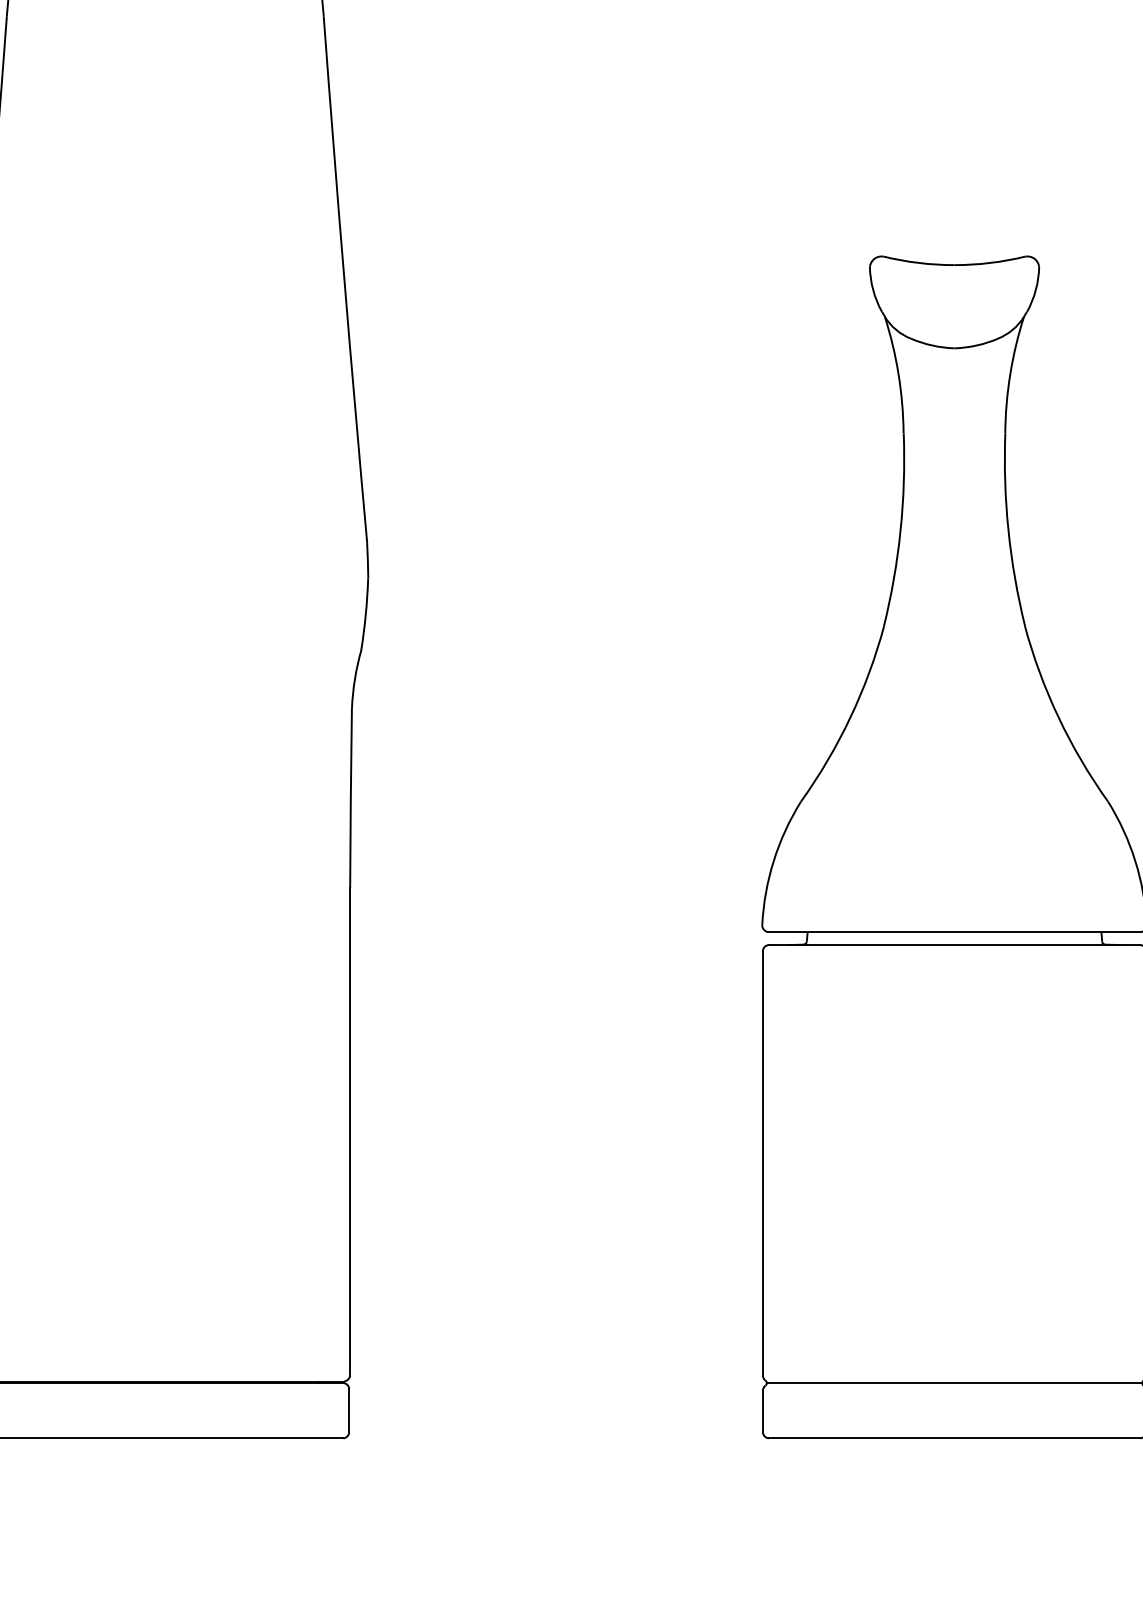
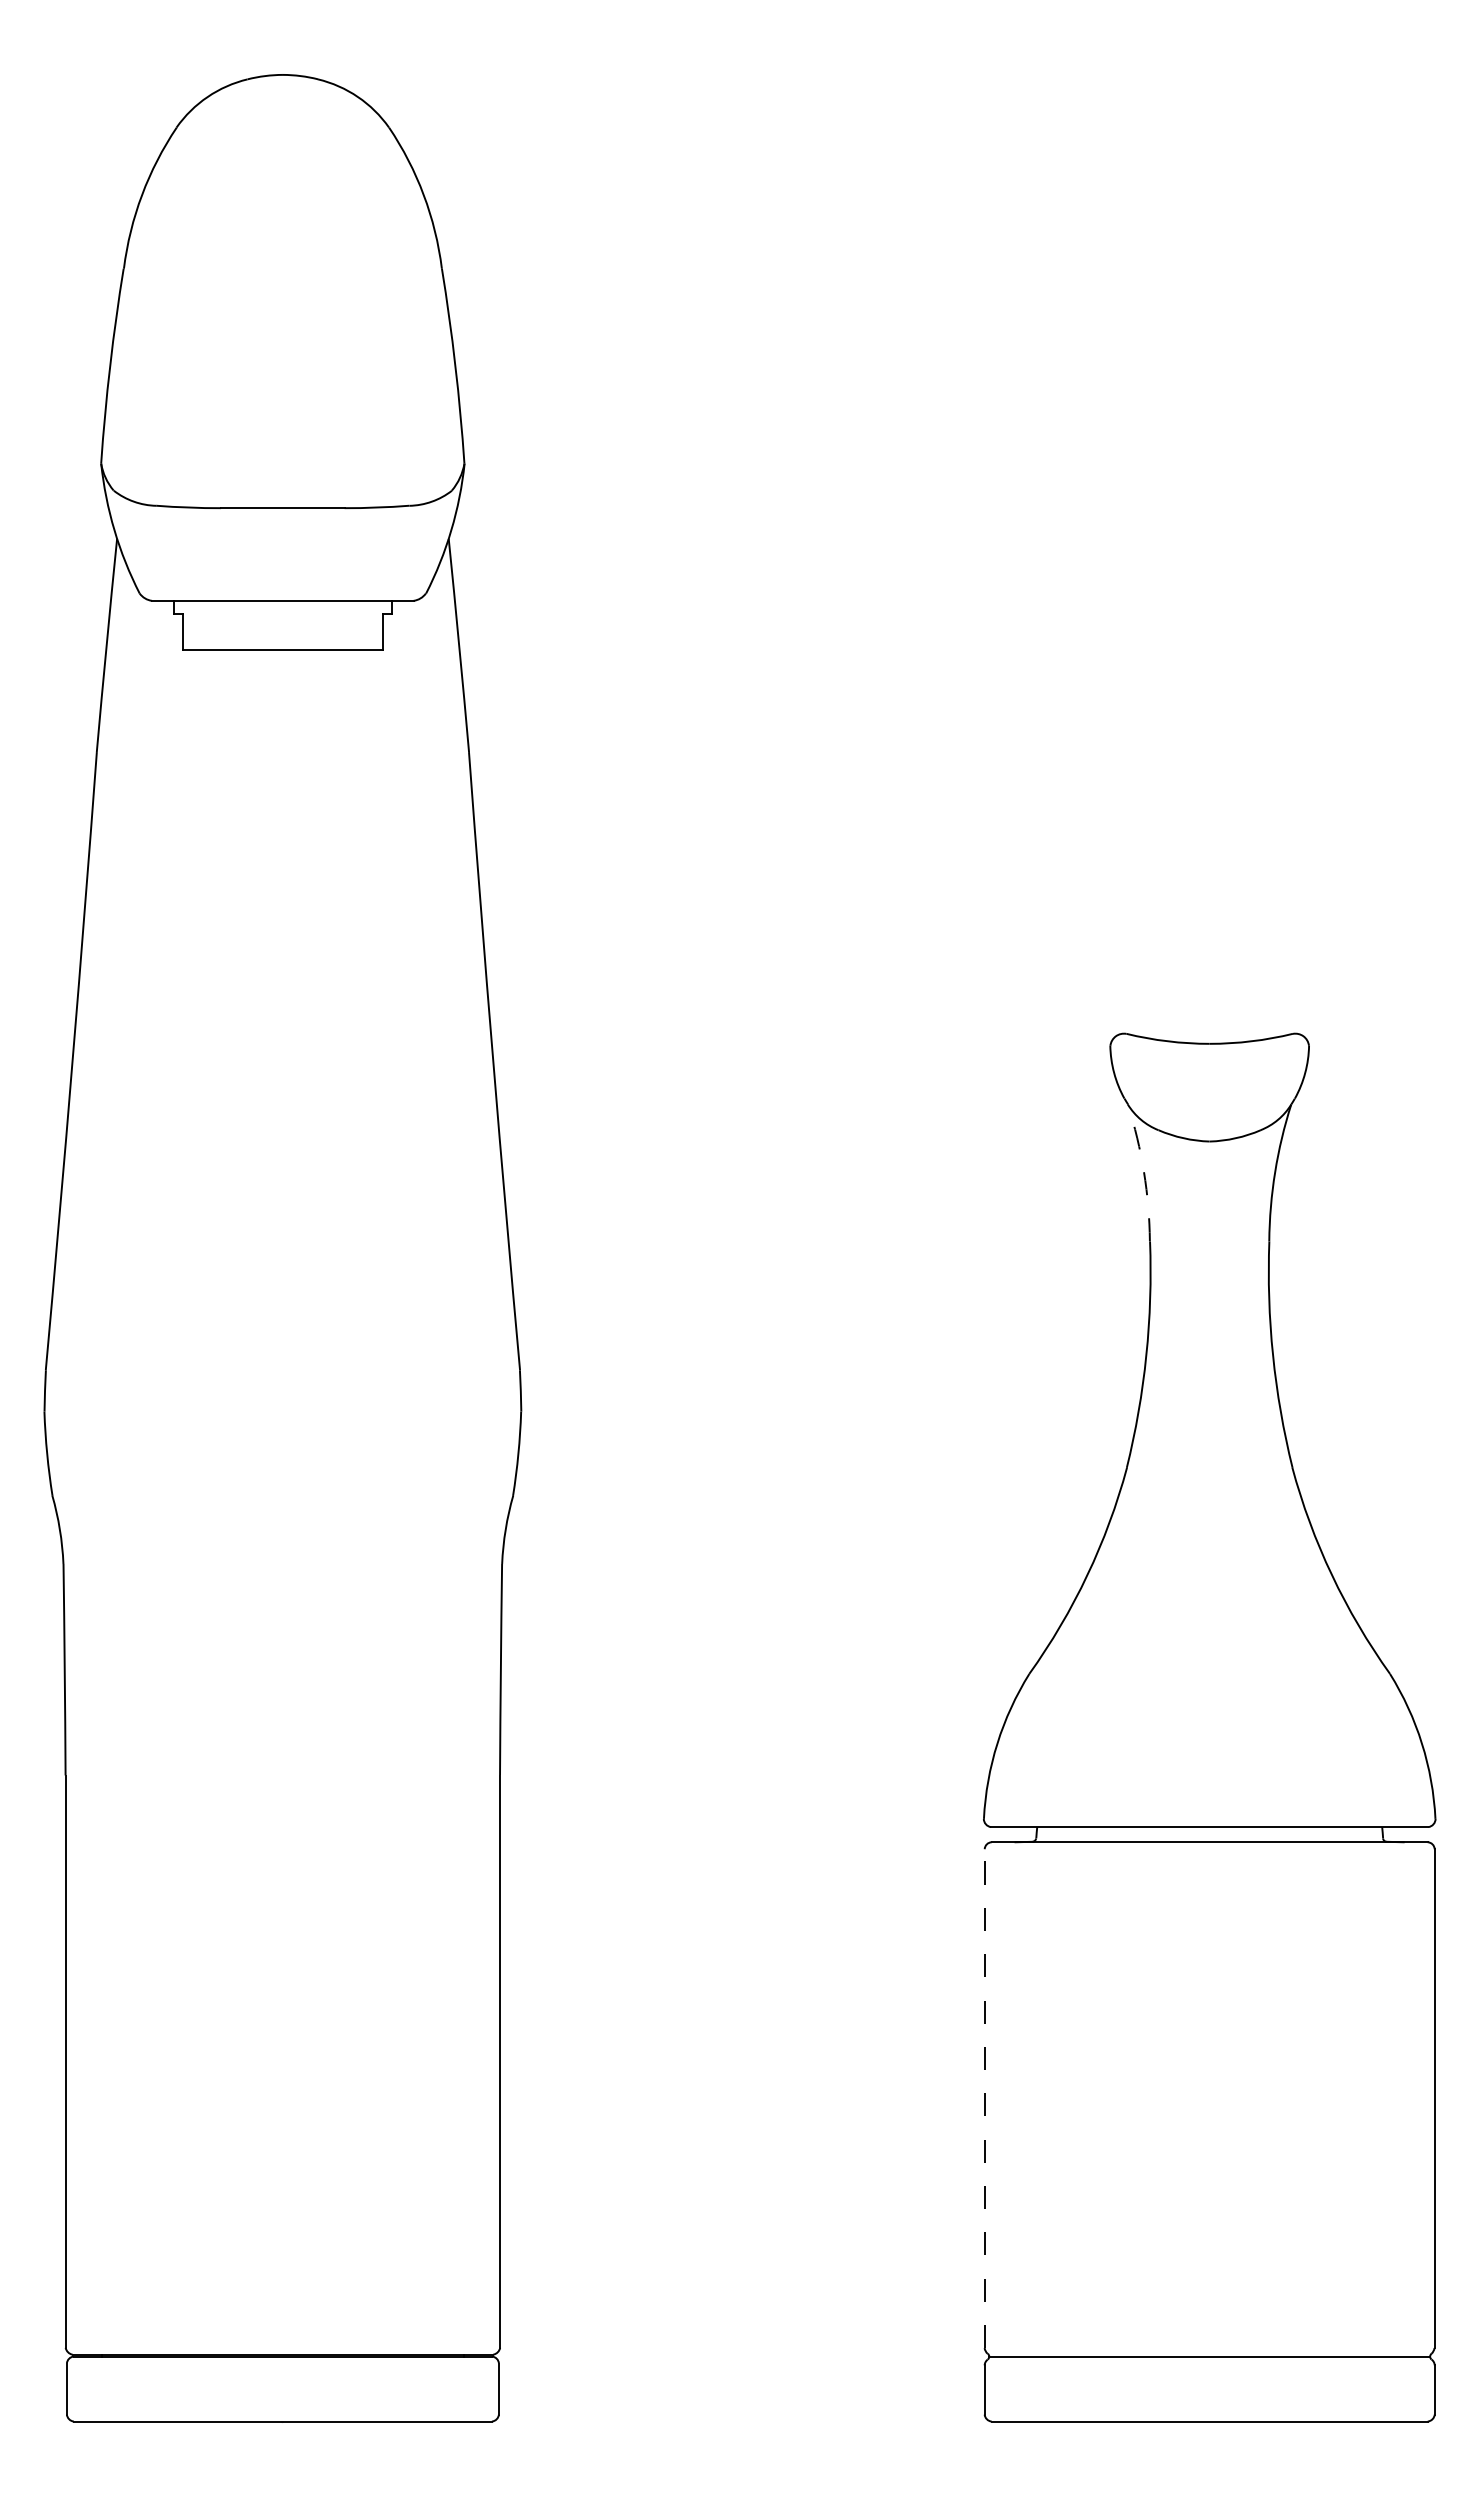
arc: (899, 374) -> (1144, 1172), solid -> dashed
line: (762, 1163) -> (984, 2098), solid -> dashed

